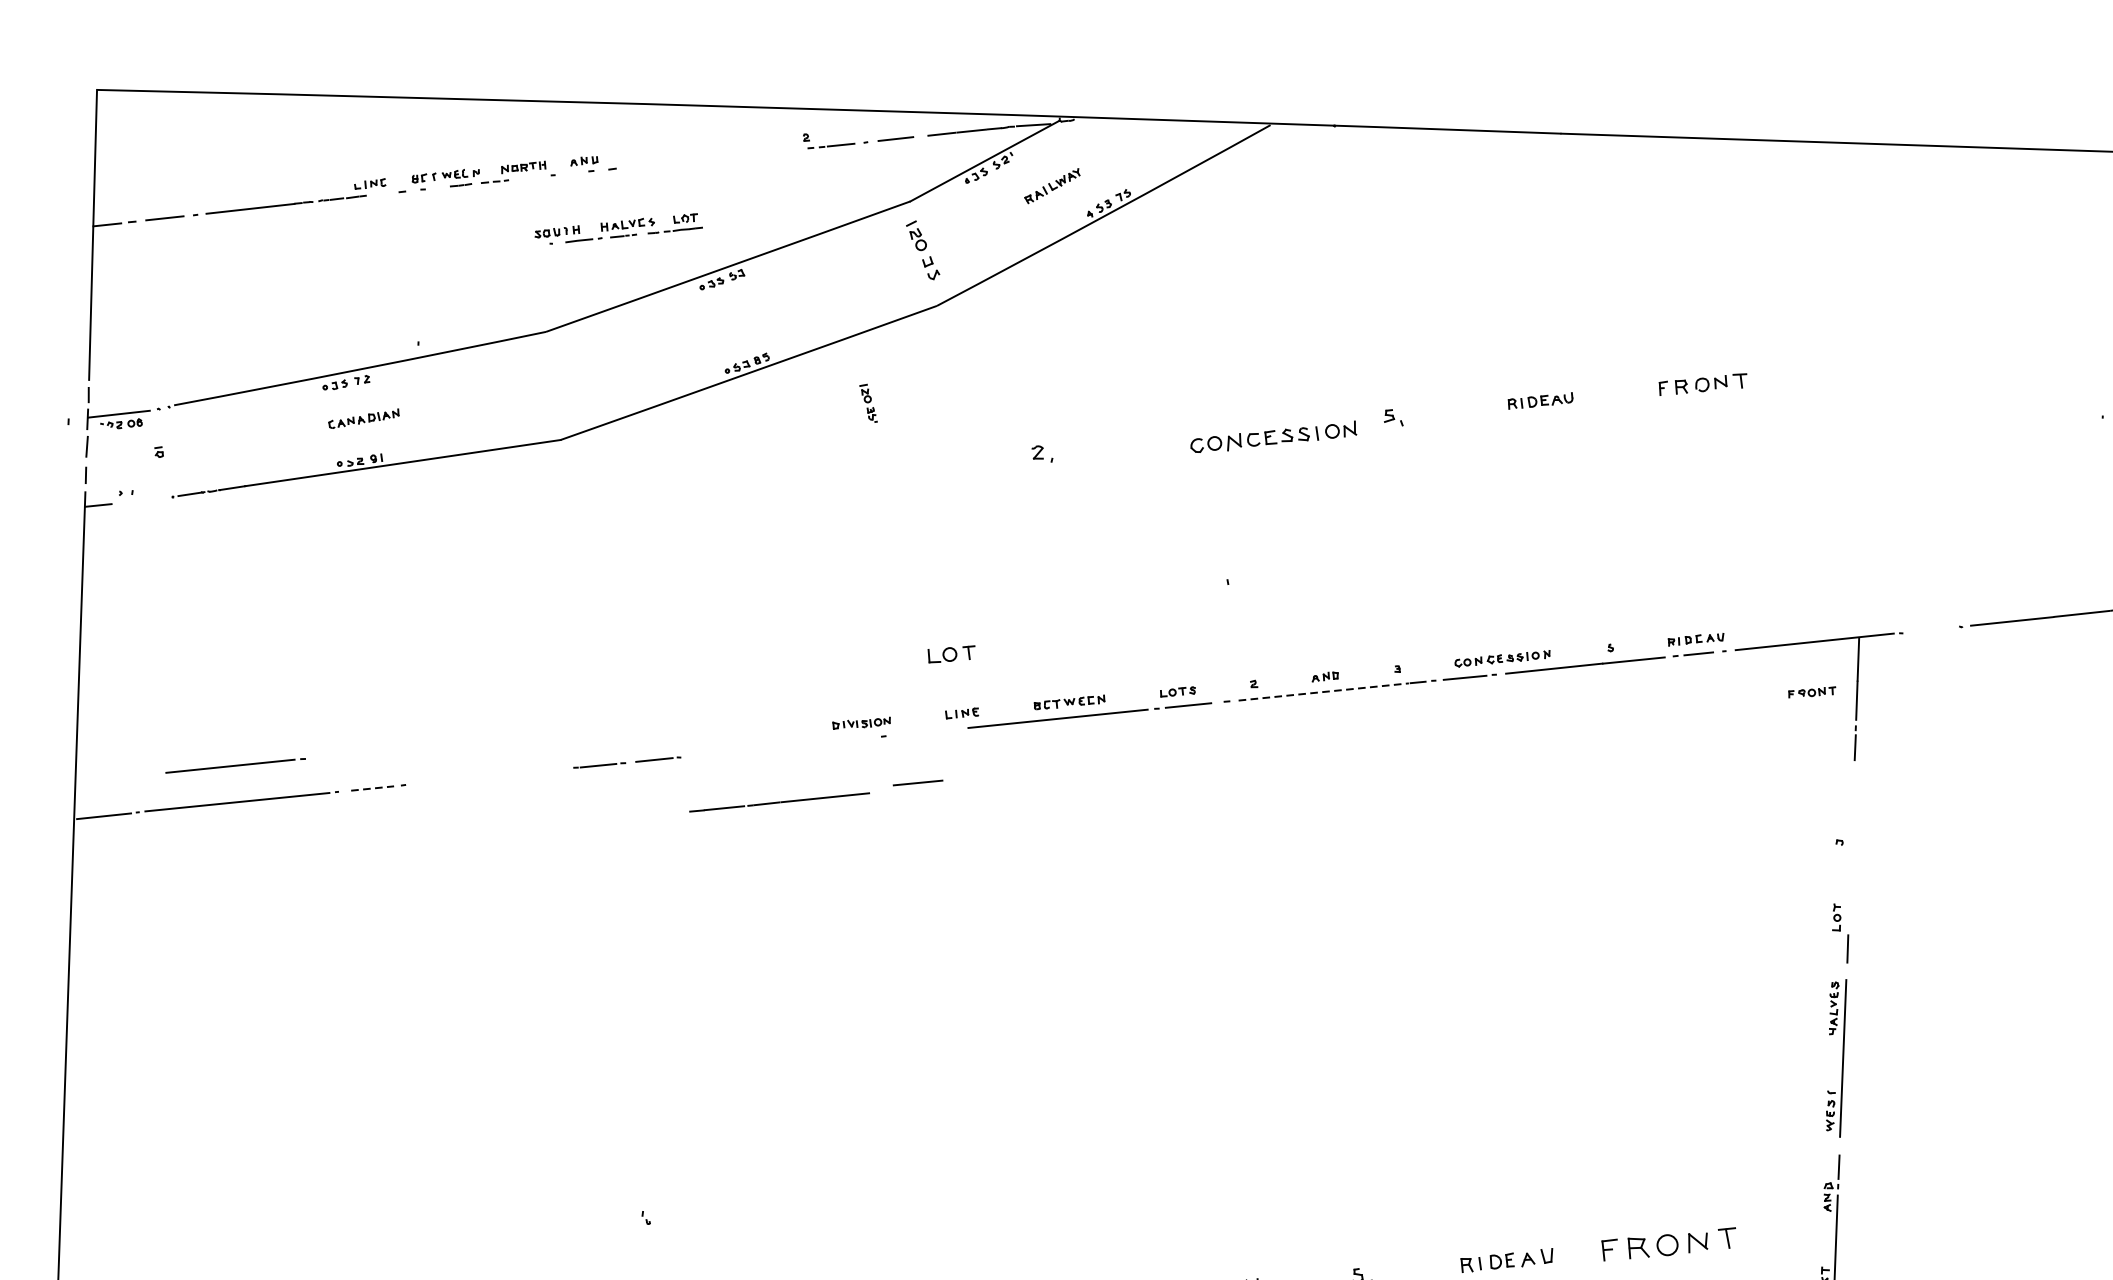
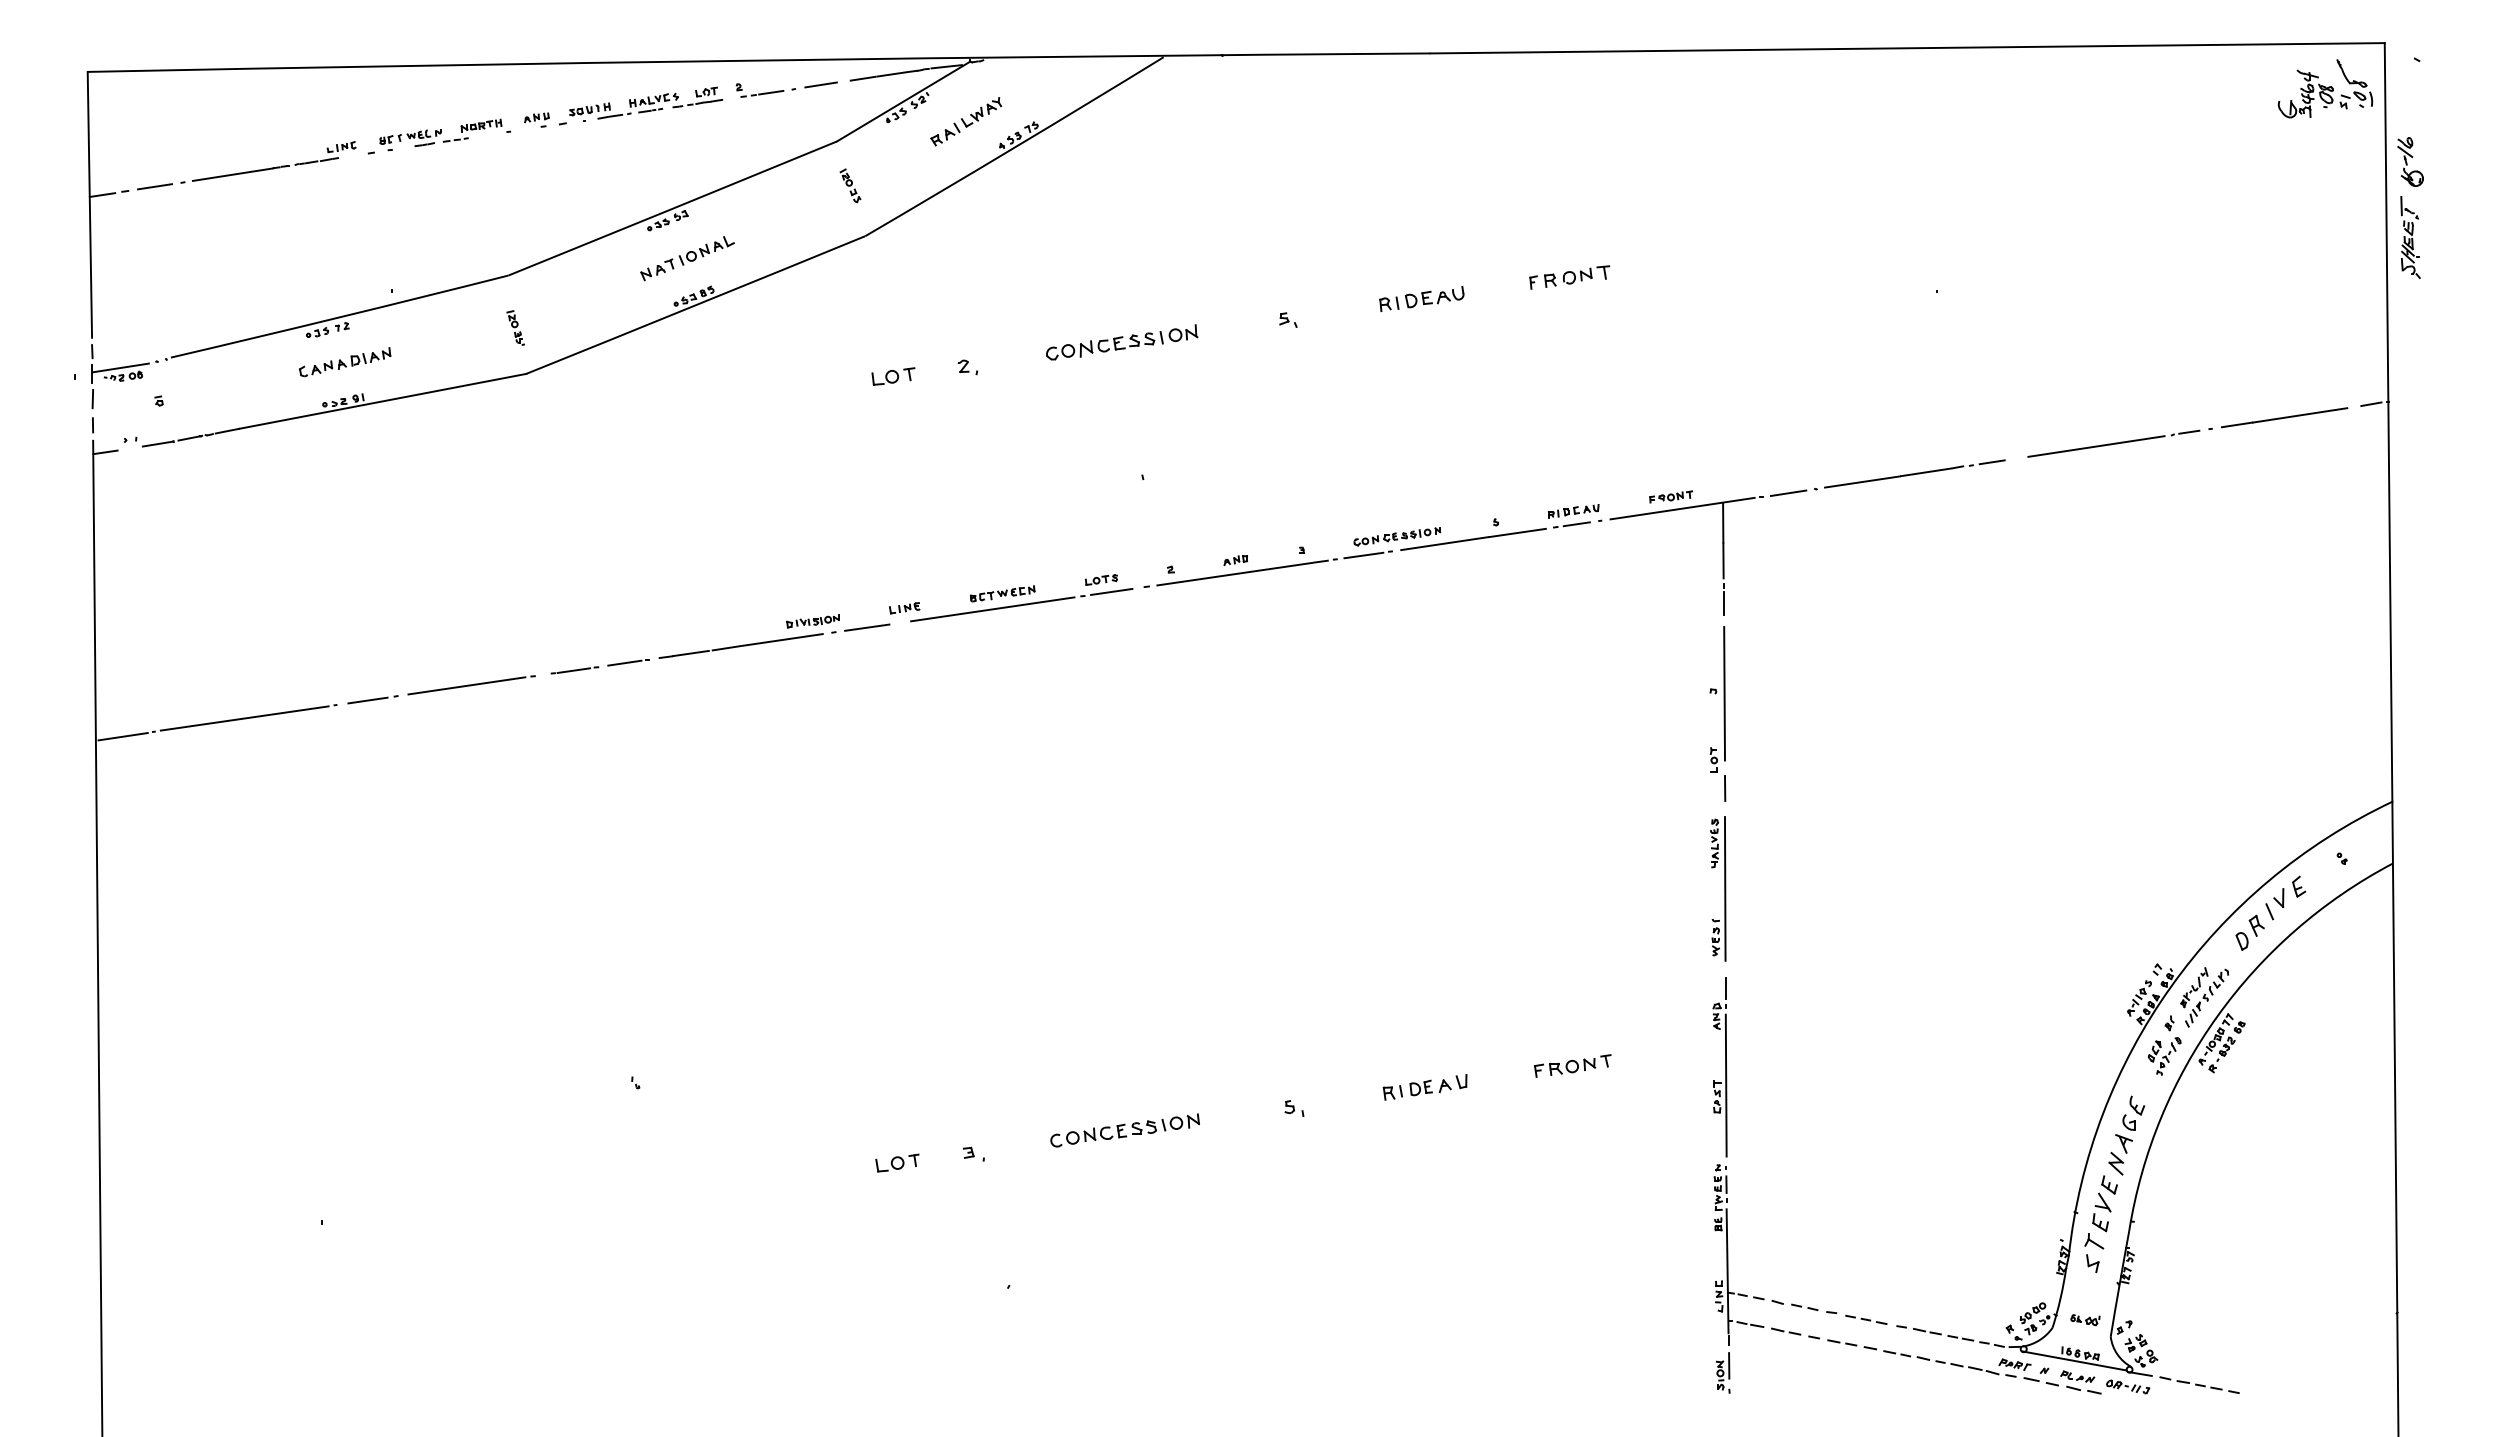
part: (1052, 185) -> (966, 121), size x1.43
part: (619, 228) -> (646, 103), moved
part: (923, 250) -> (850, 185), size x0.62
part: (741, 321) -> (687, 258), added
part: (1540, 400) -> (1421, 298), size x1.43
part: (868, 402) -> (515, 327), moved
part: (364, 418) -> (345, 362), size x1.43
part: (1274, 436) -> (1122, 342), moved
line: (155, 498) -> (157, 443), added
line: (1930, 630) -> (1788, 493), added
part: (951, 654) -> (893, 376), moved
part: (1811, 691) -> (1670, 496), moved
line: (1324, 692) -> (1235, 574), dashed -> solid
line: (235, 766) -> (471, 685), moved
line: (918, 782) -> (867, 627), moved
line: (372, 788) -> (367, 700), dashed -> solid
line: (778, 801) -> (740, 645), moved
line: (1851, 845) -> (1724, 693), added
part: (1668, 1243) -> (1572, 1065), size x0.62

